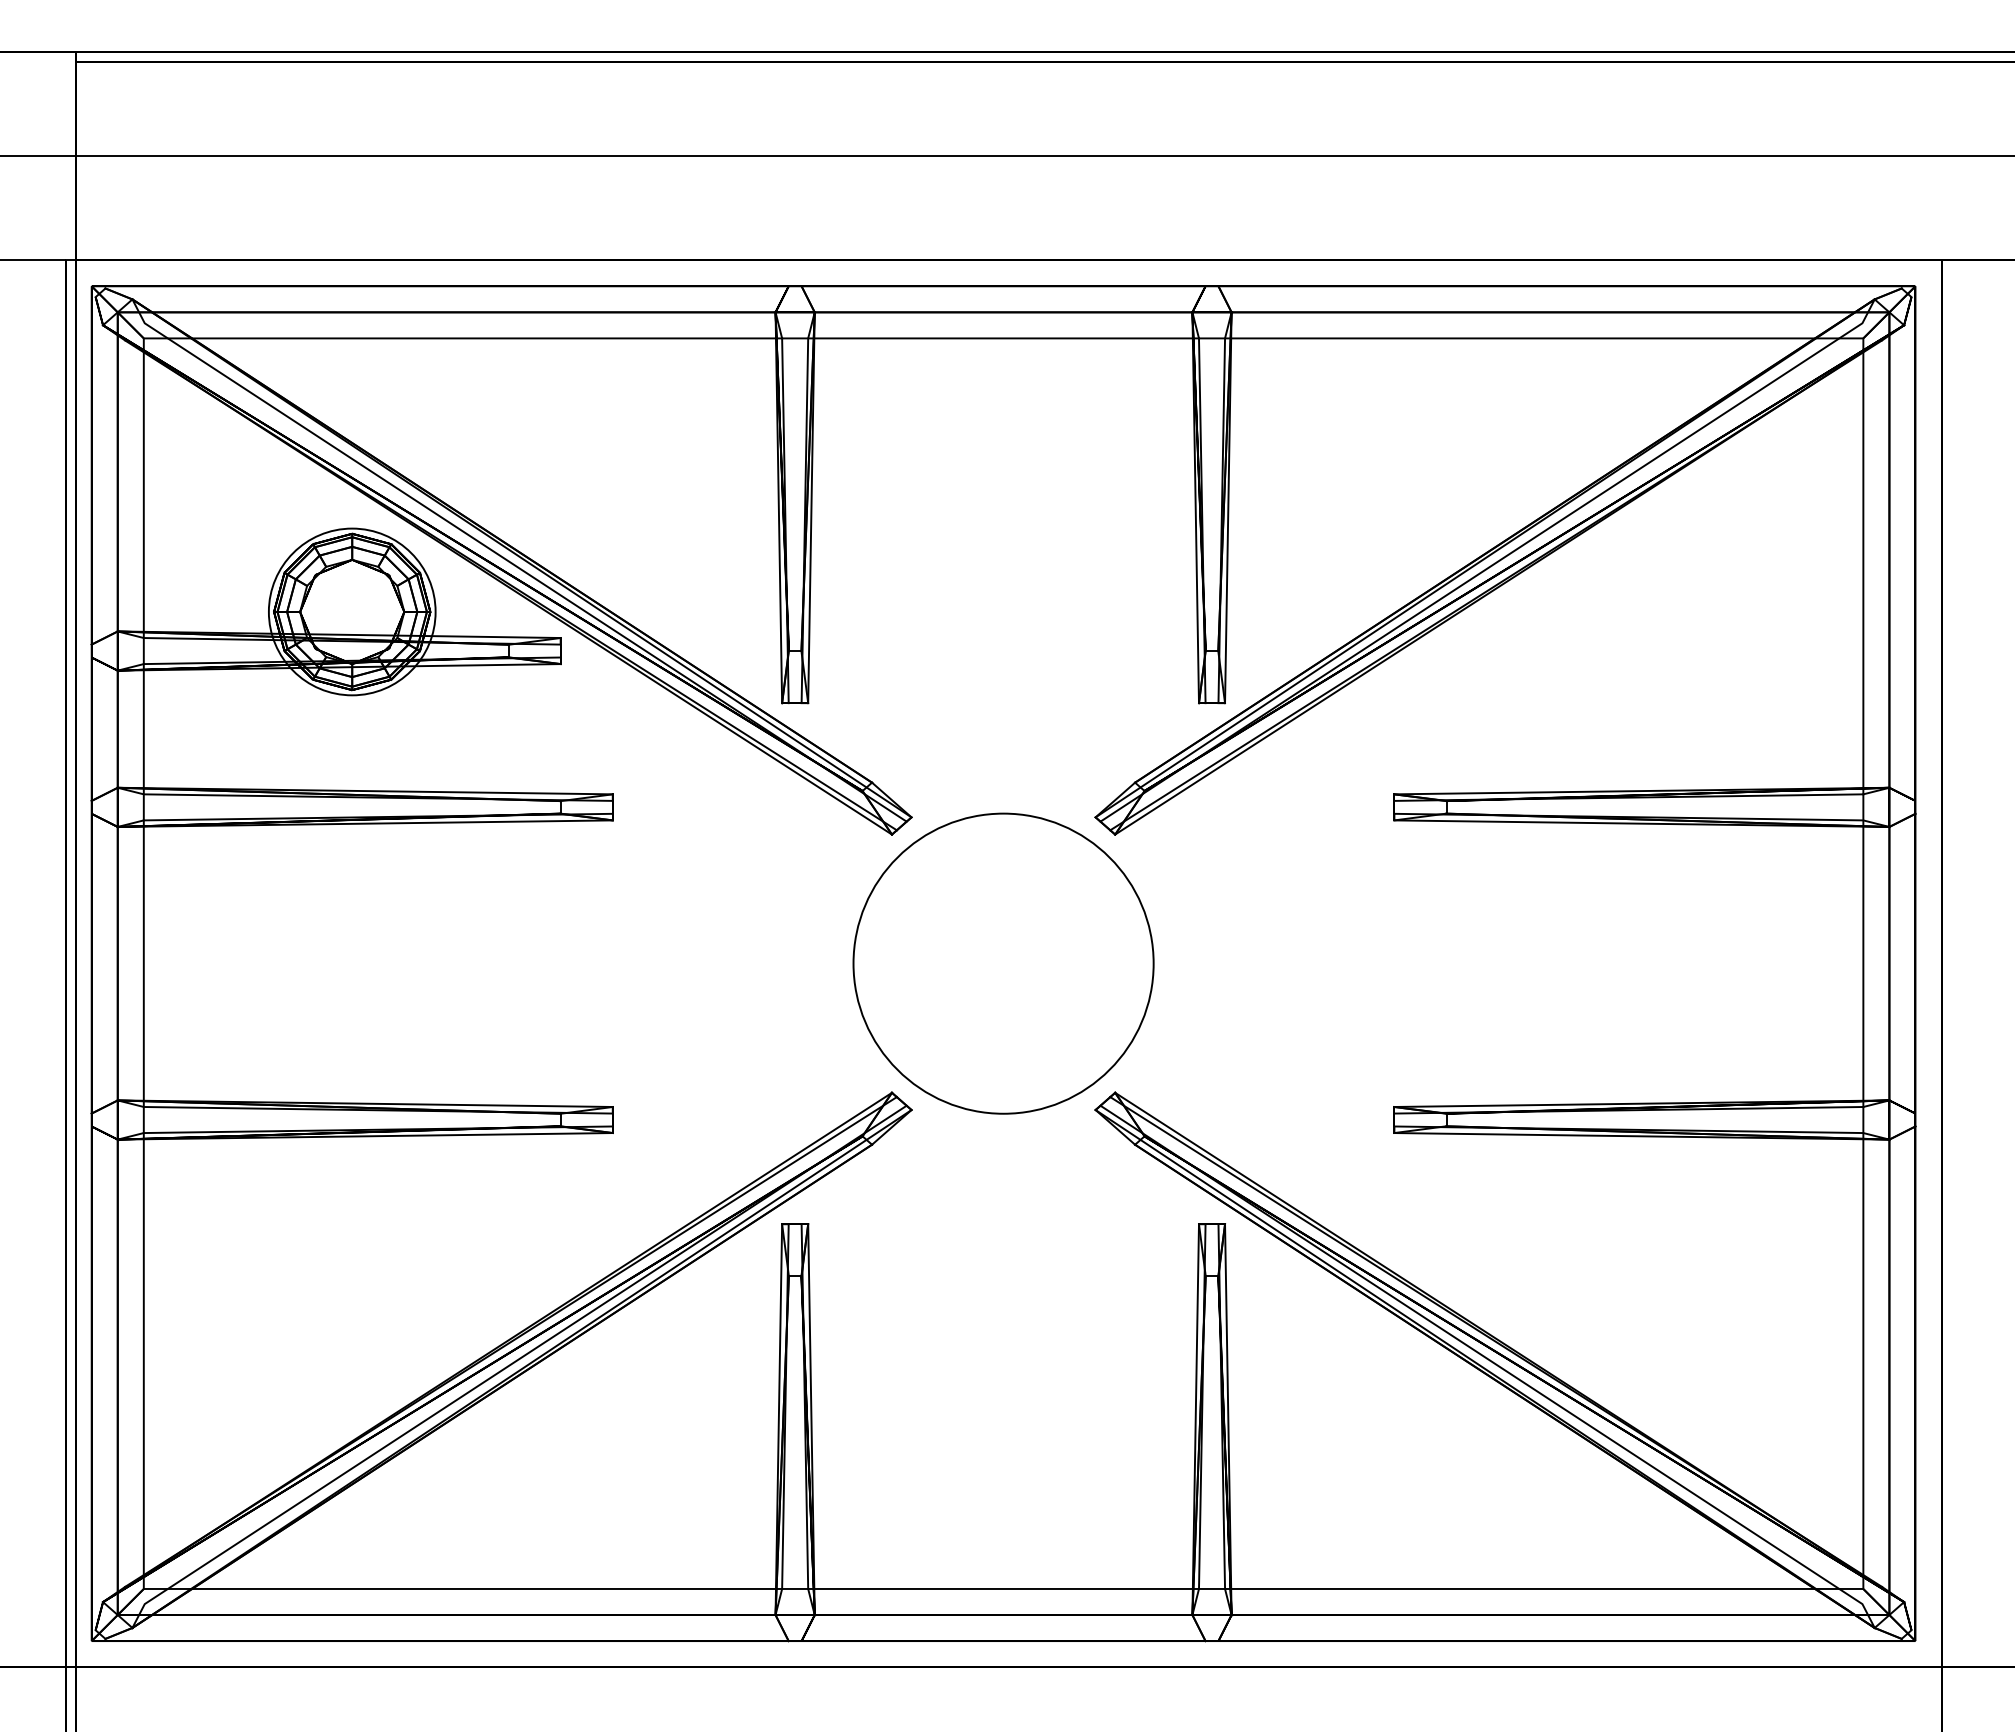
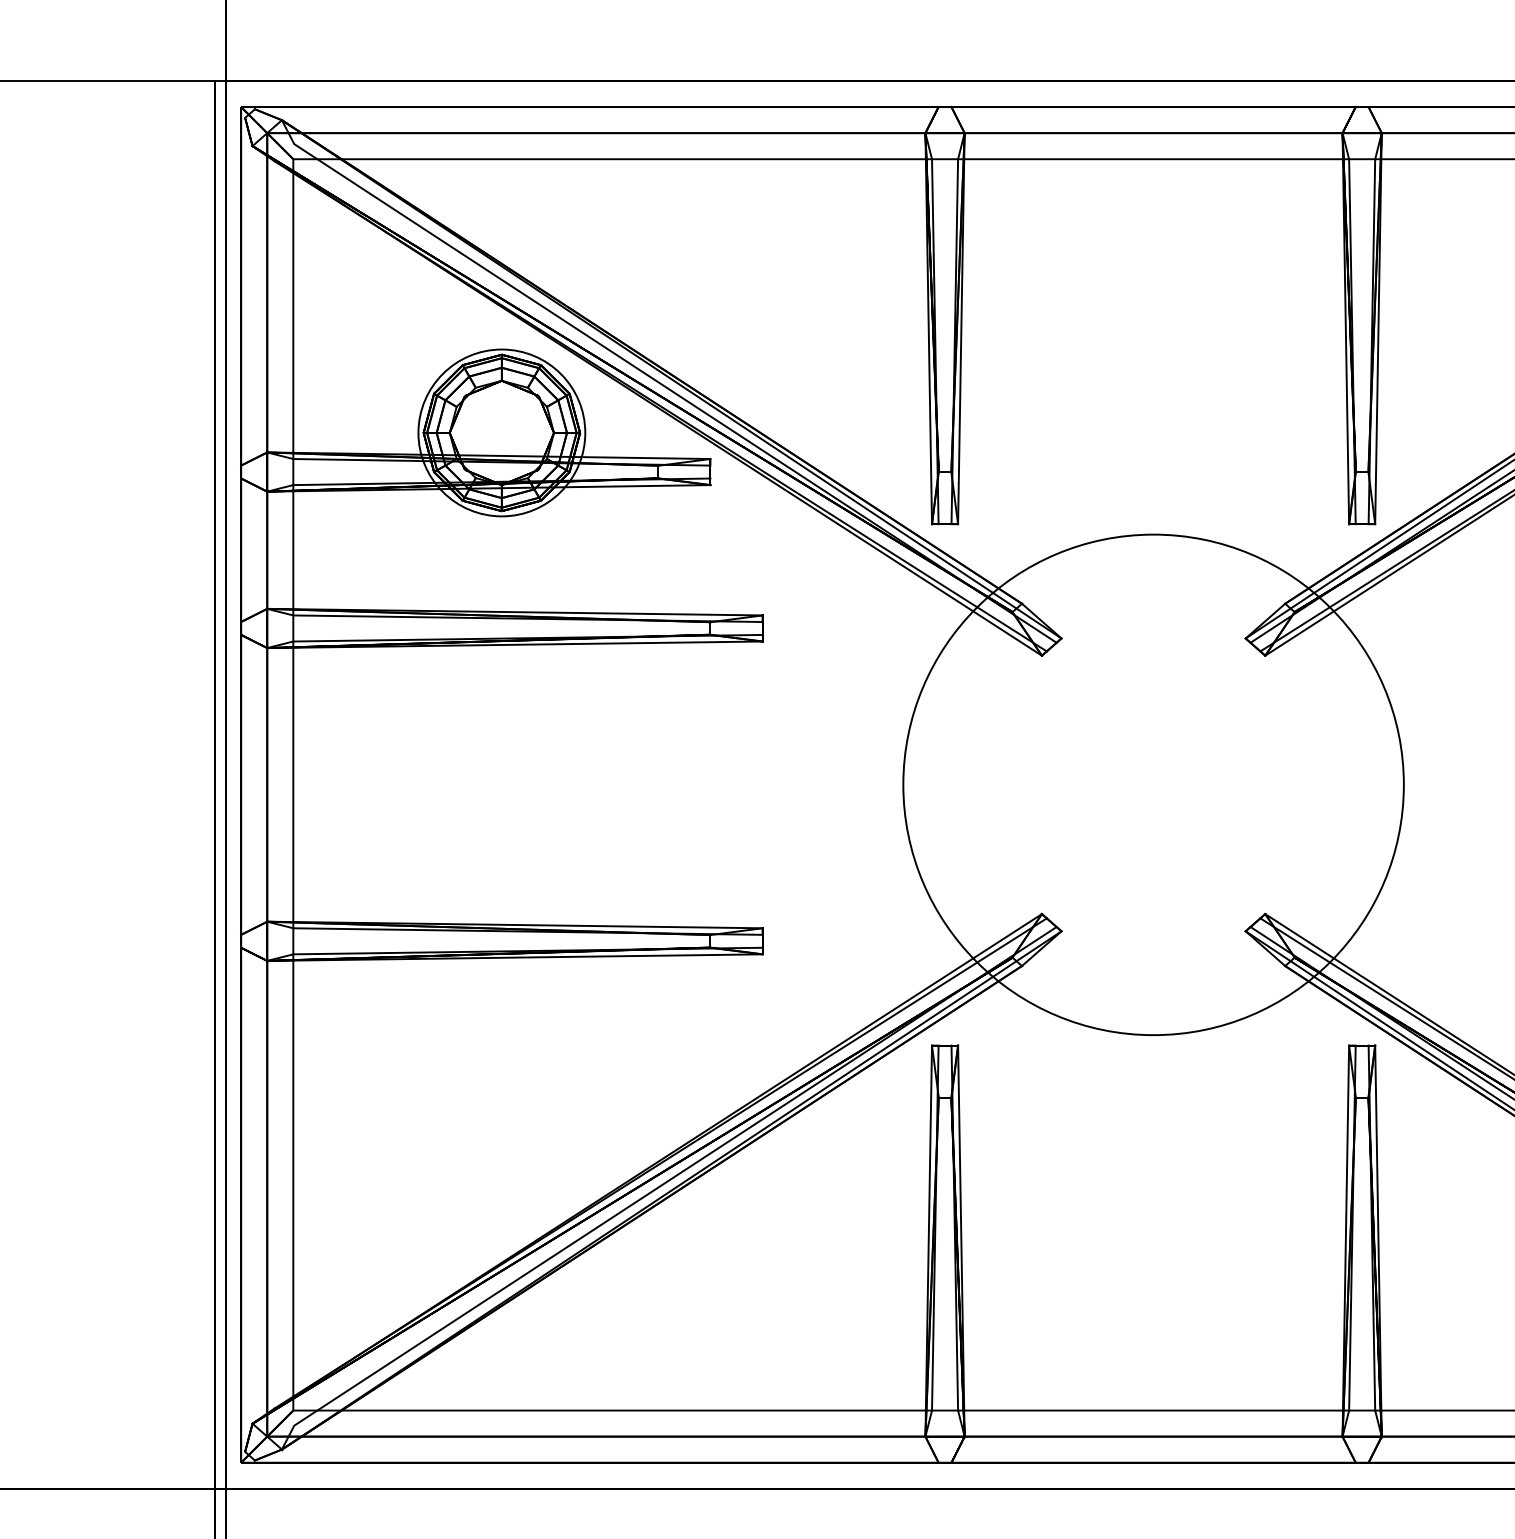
circle: (1003, 963) -> (1153, 784), size x1.67

